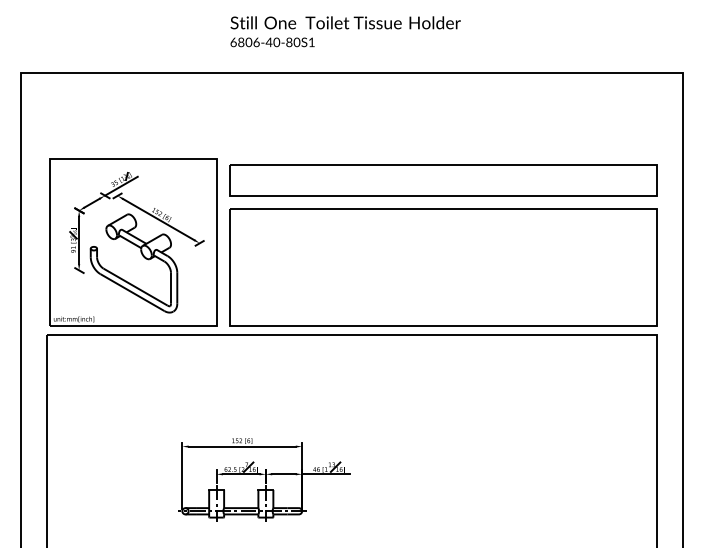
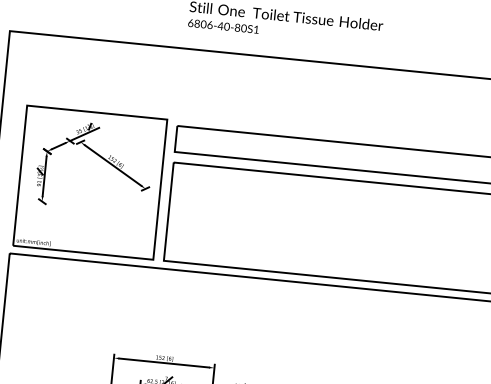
part: (142, 256) -> (96, 195), removed

